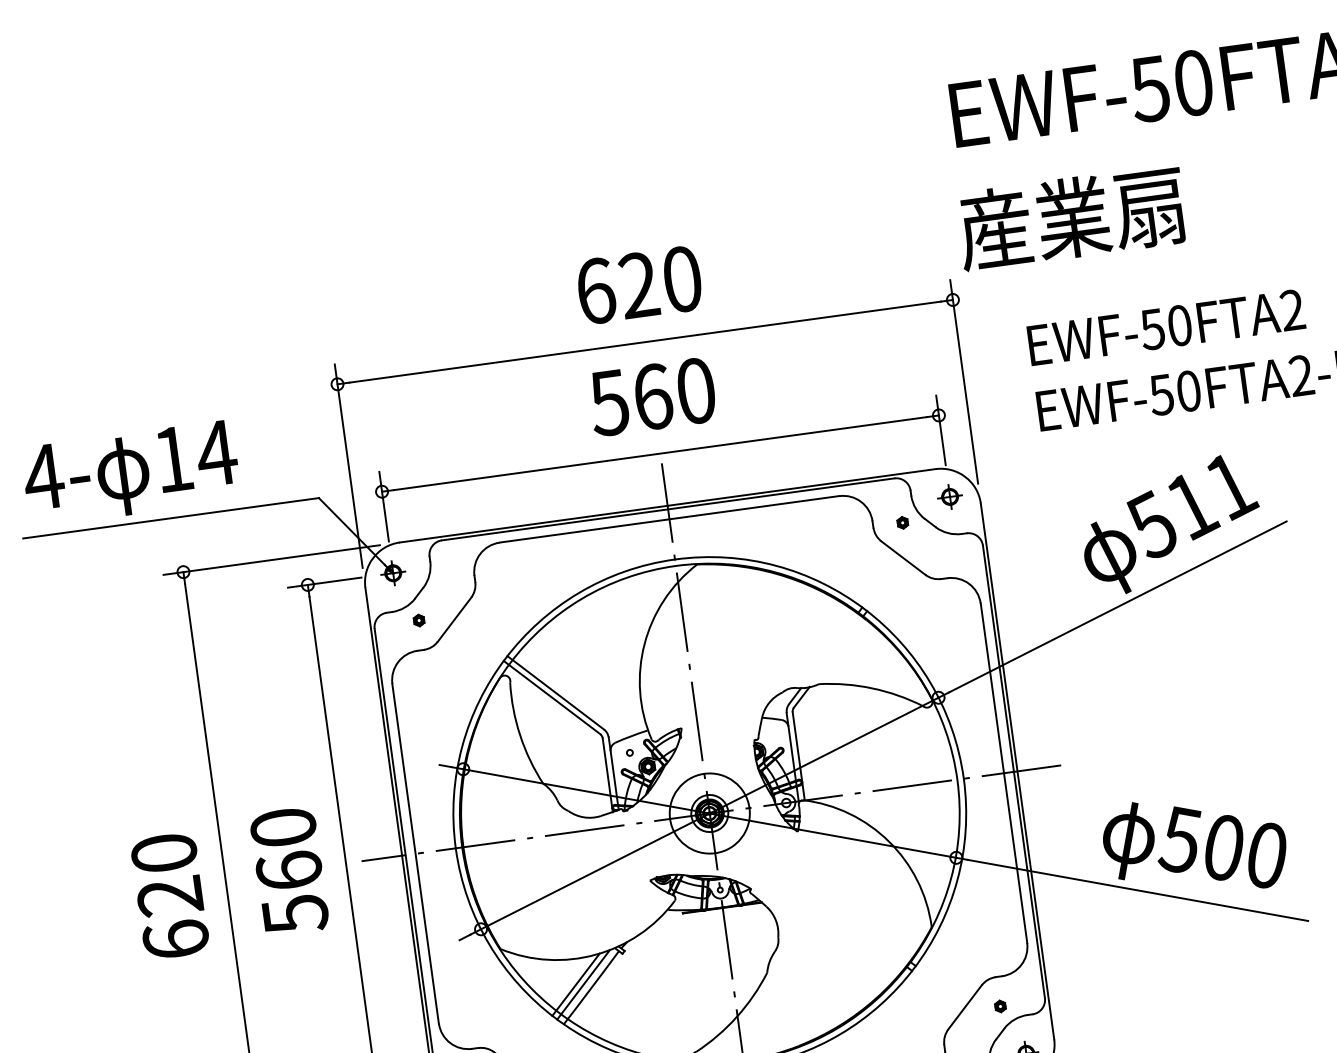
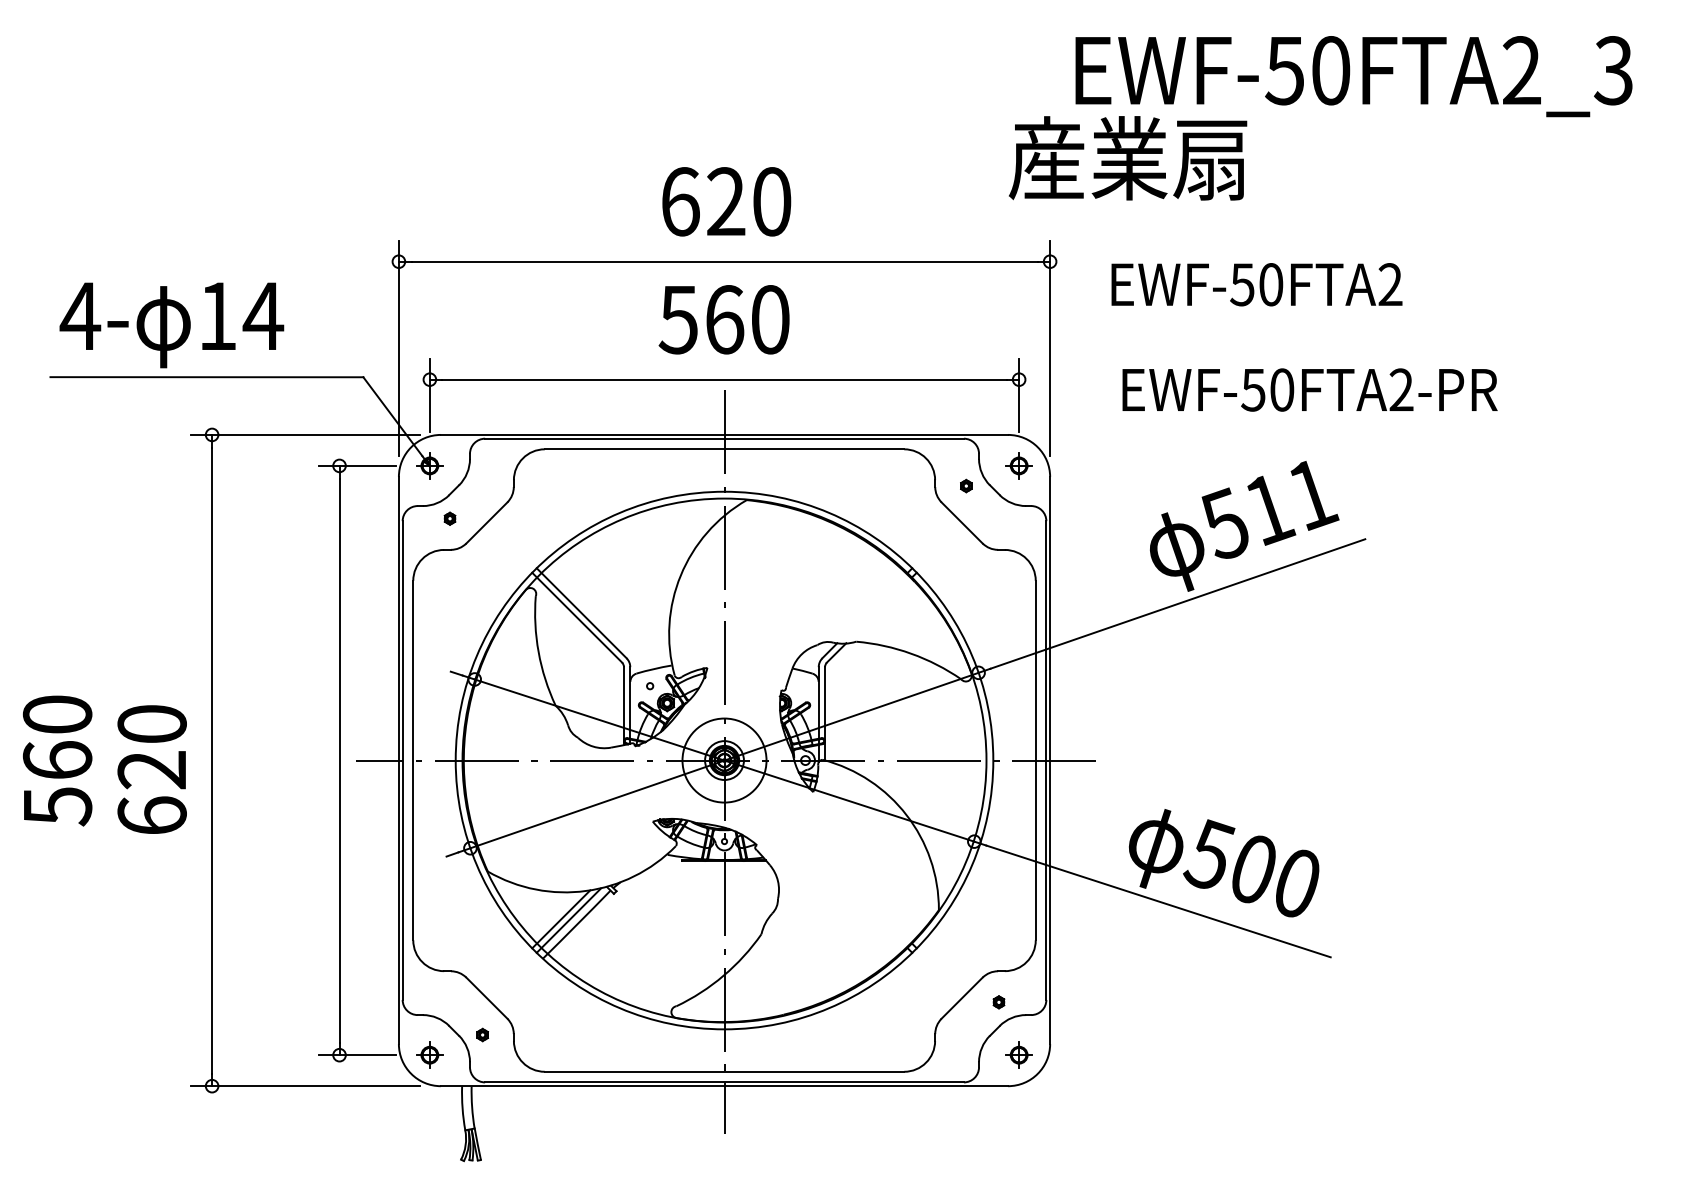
text: (1072, 218) -> (1128, 158), moved
text: (1165, 327) -> (1256, 284), moved
text: (289, 871) -> (57, 760), moved

